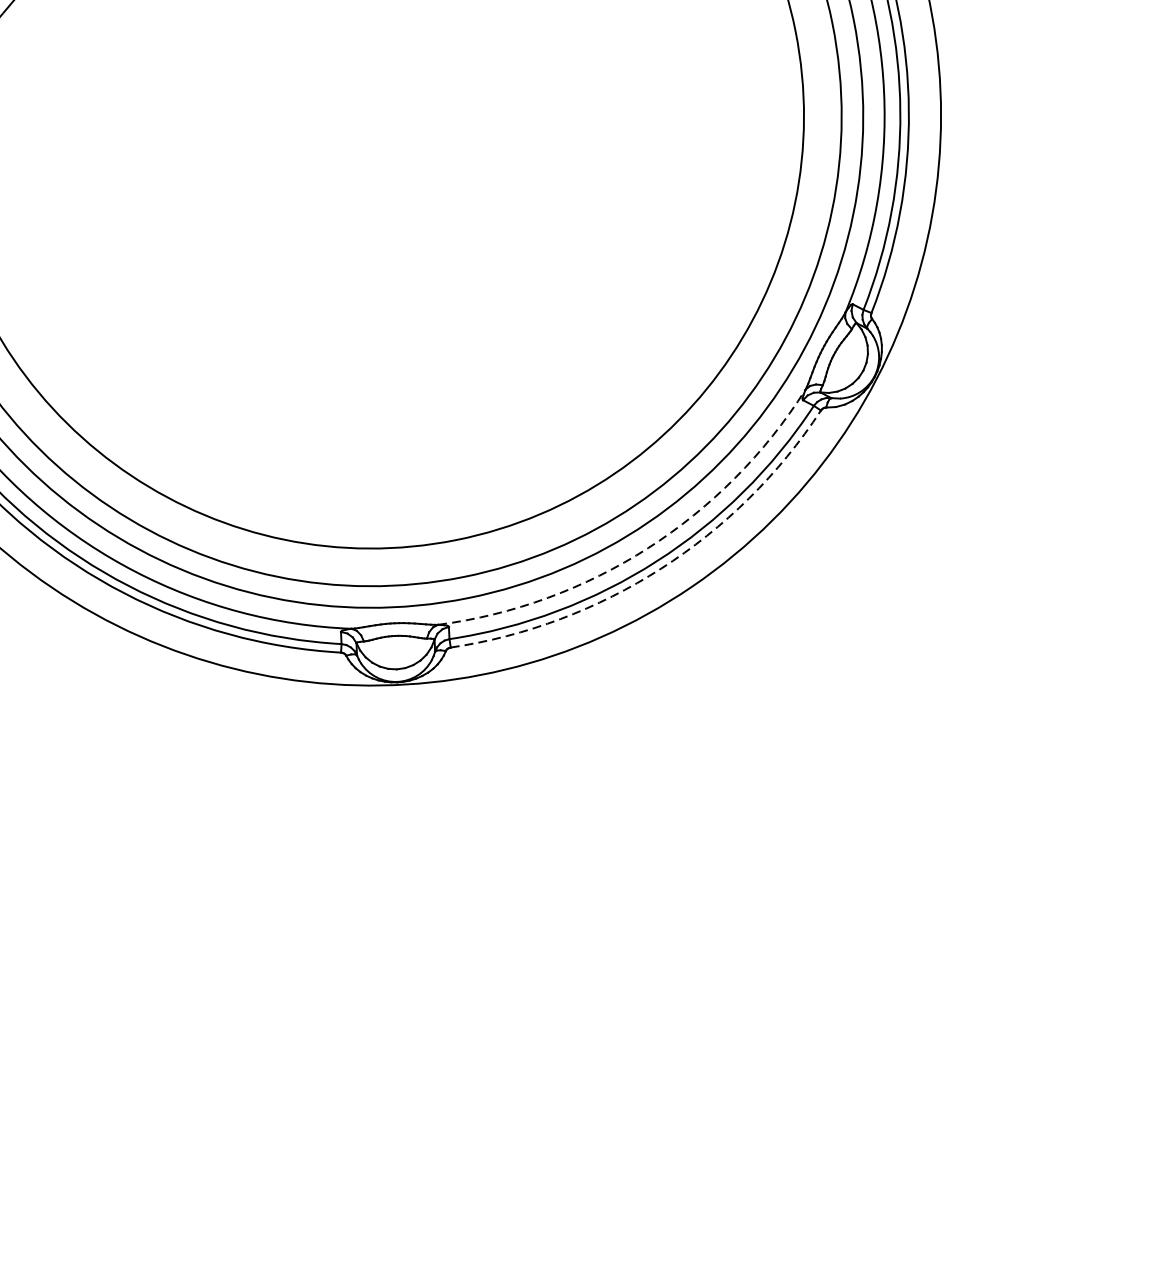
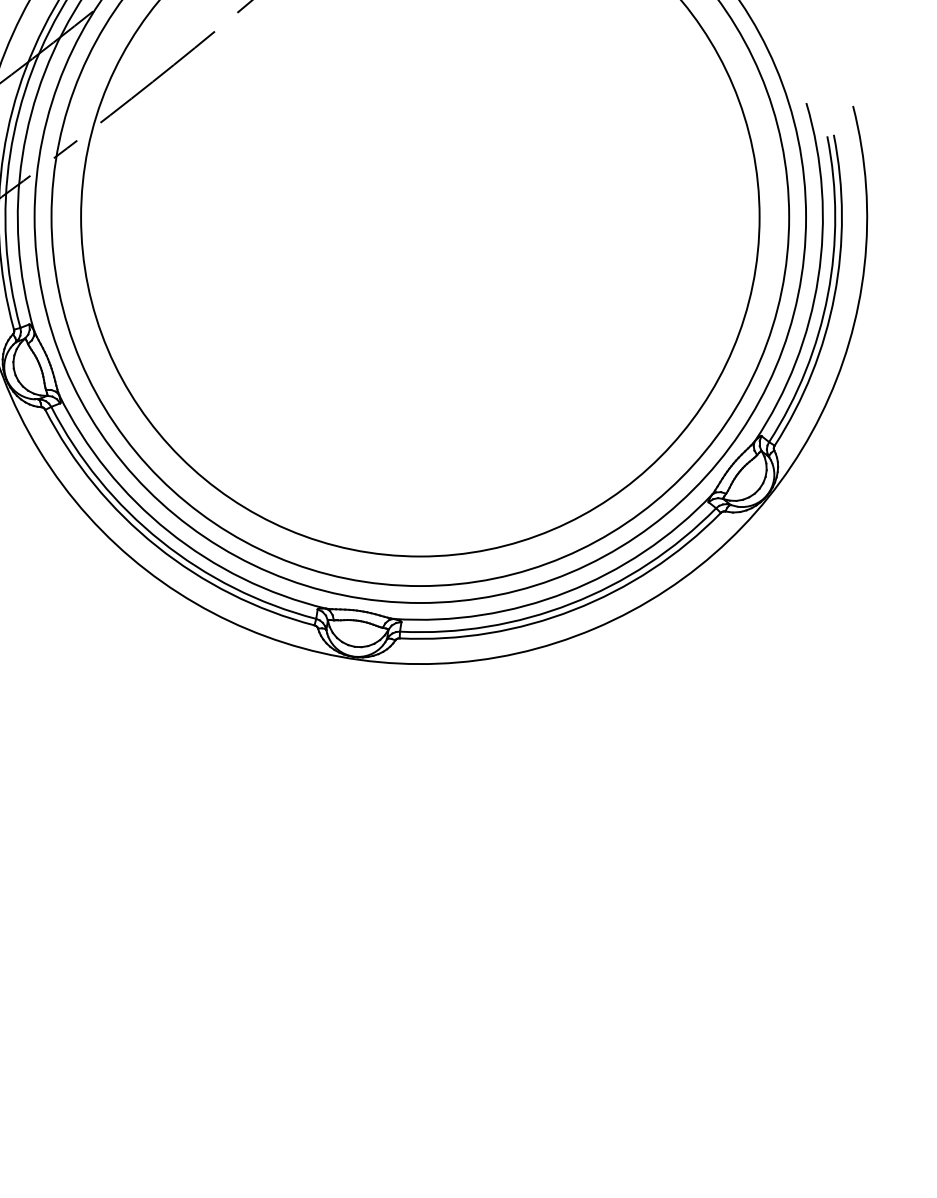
arc: (647, 548) -> (566, 592), dashed -> solid
arc: (660, 568) -> (573, 609), dashed -> solid

